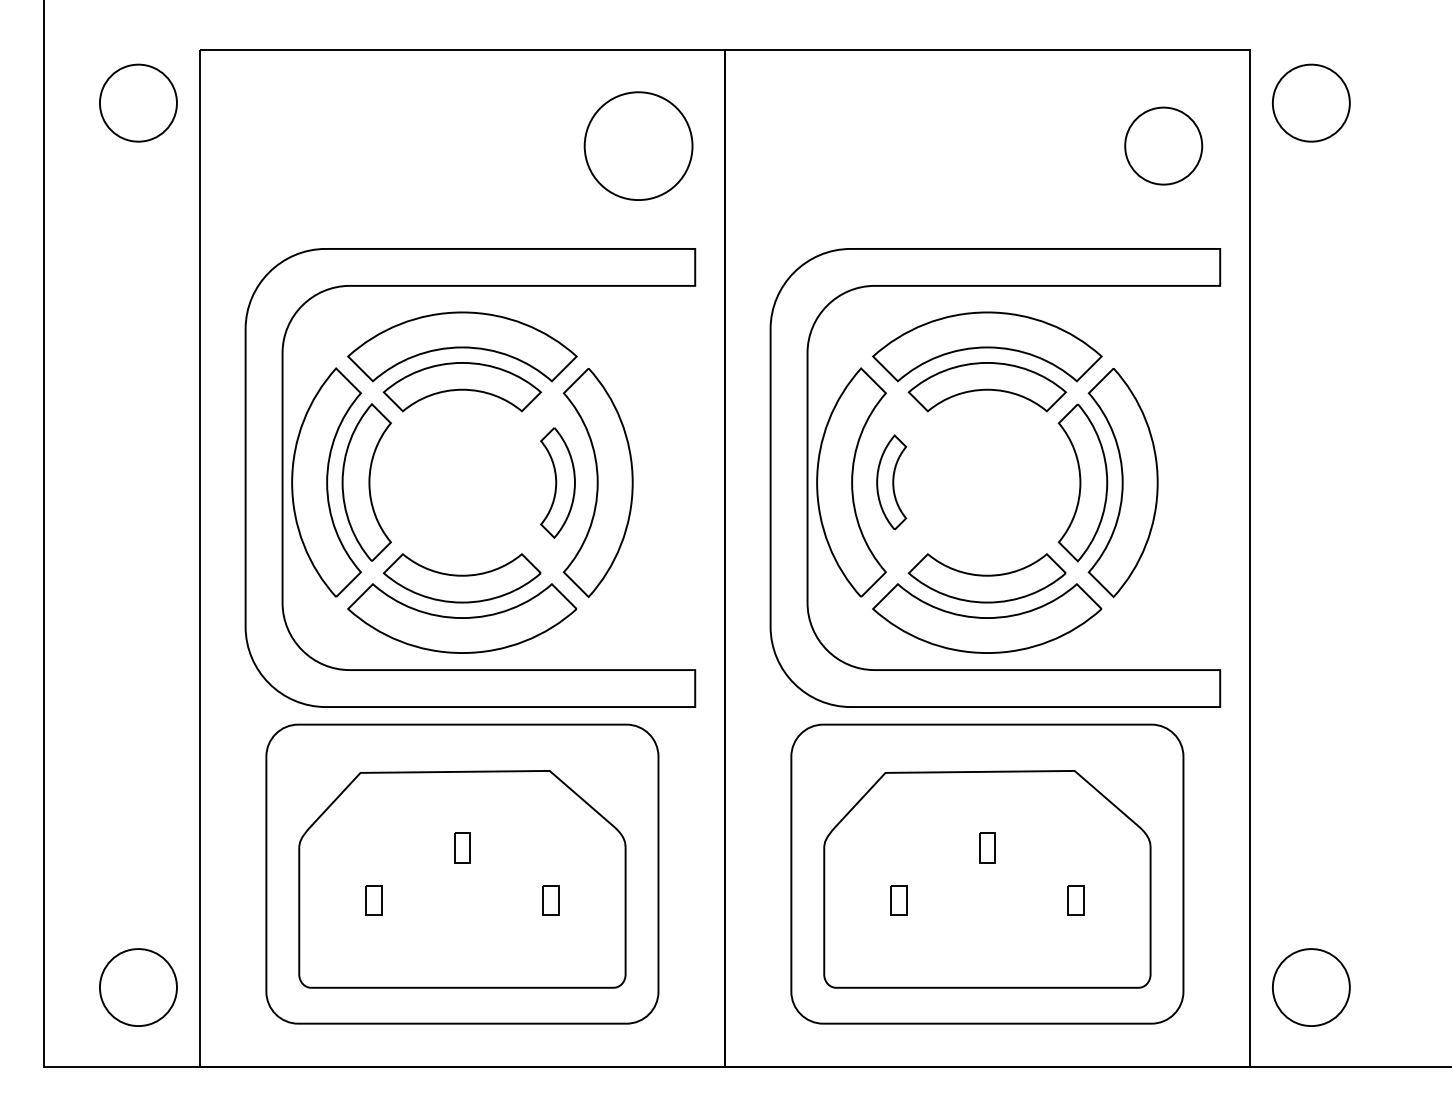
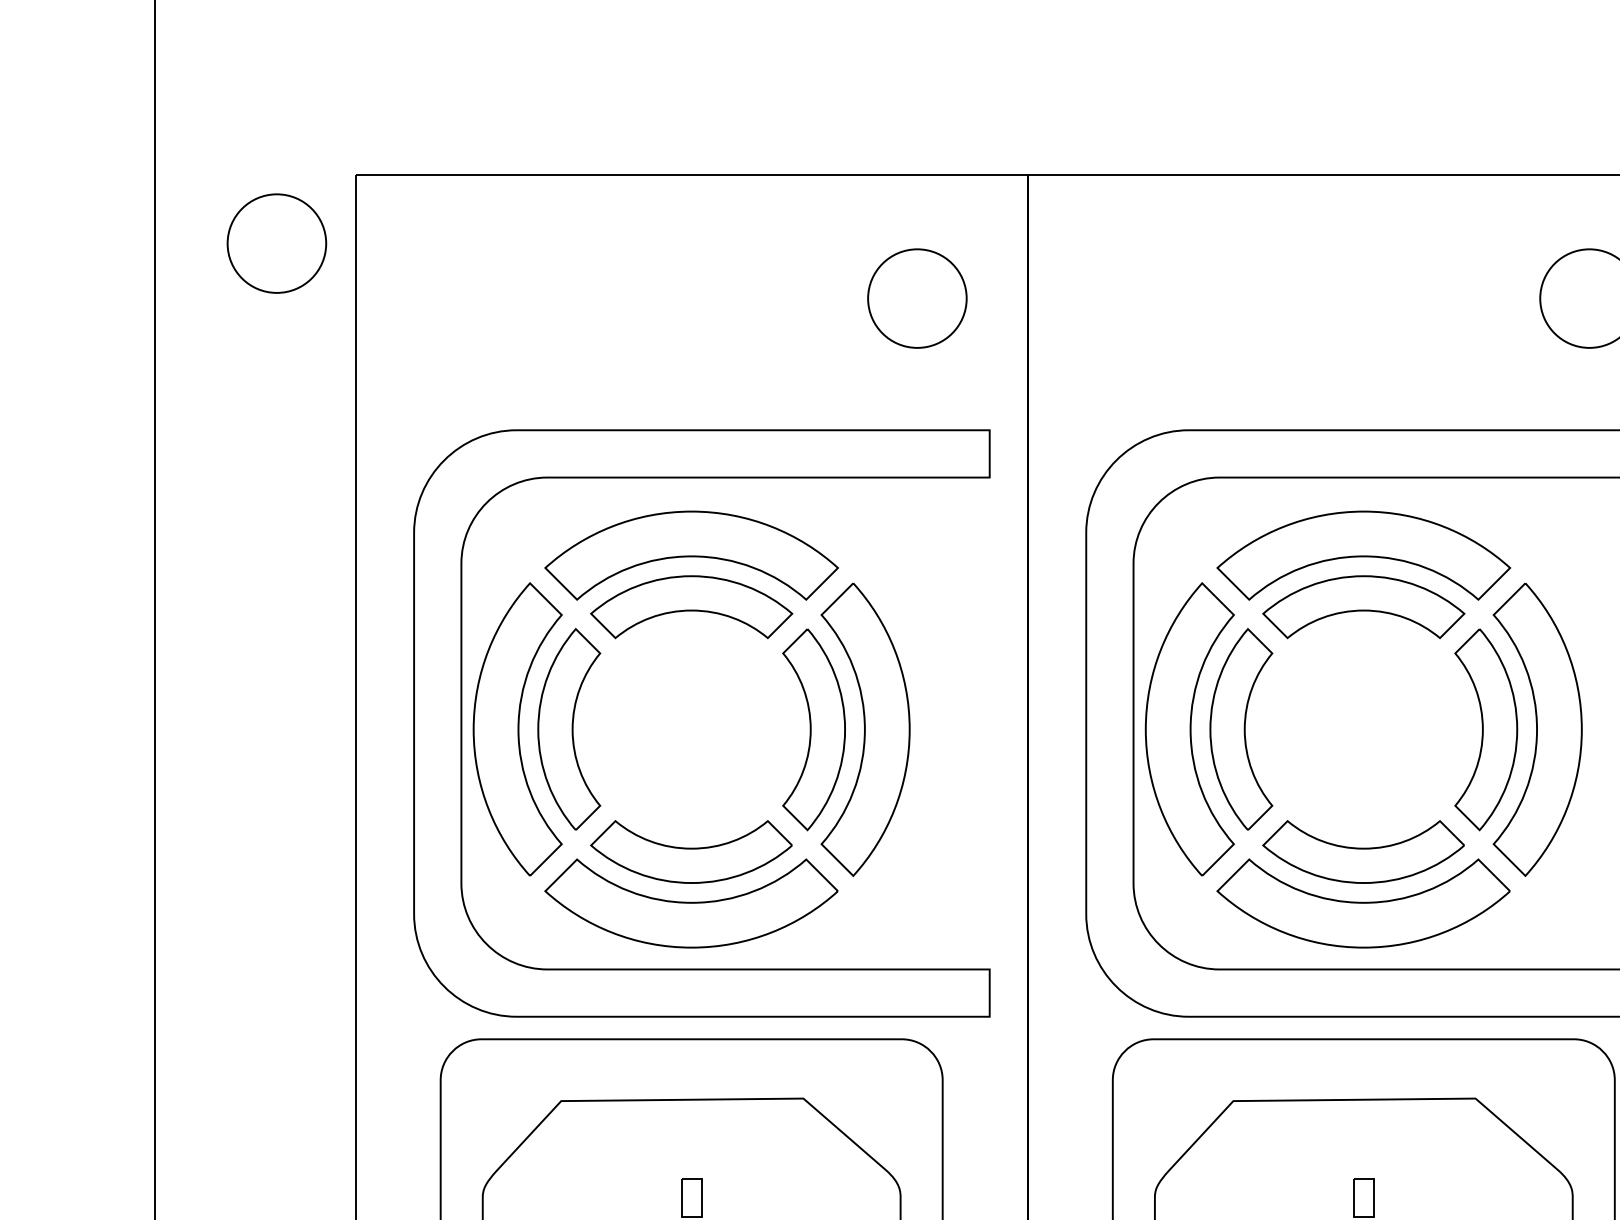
part: (638, 145) -> (917, 297), size x0.71
part: (557, 482) -> (813, 729), size x1.43
part: (891, 482) -> (1241, 729), size x1.67

